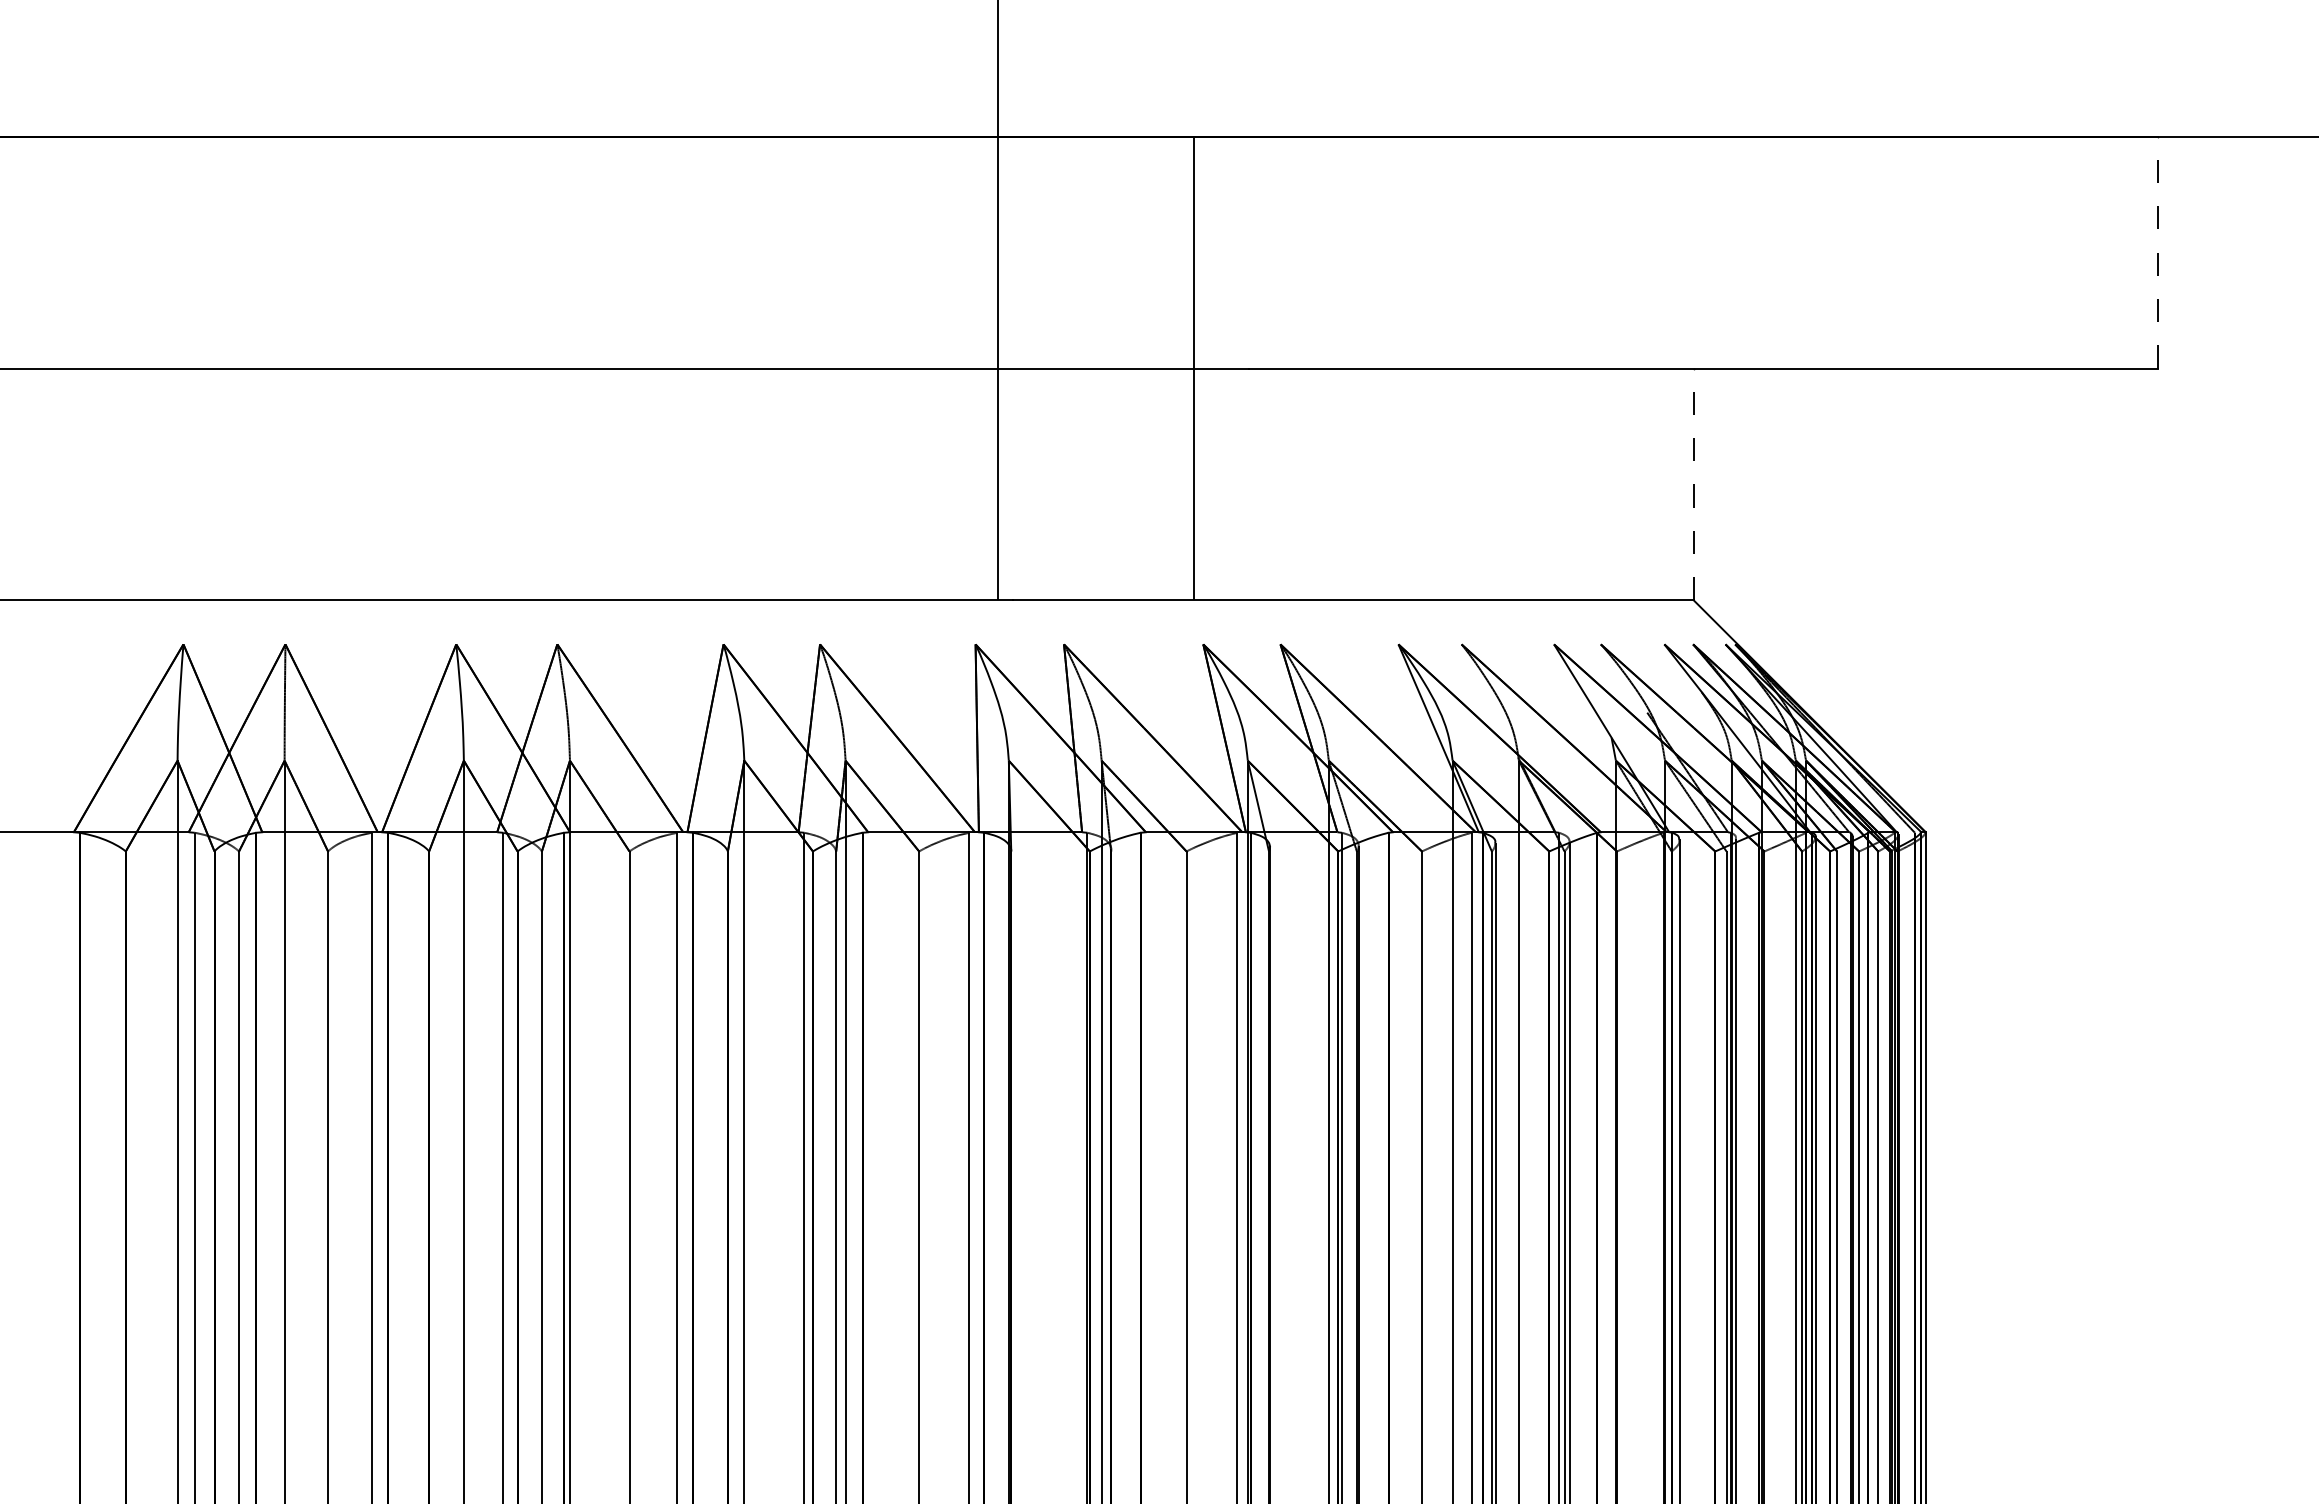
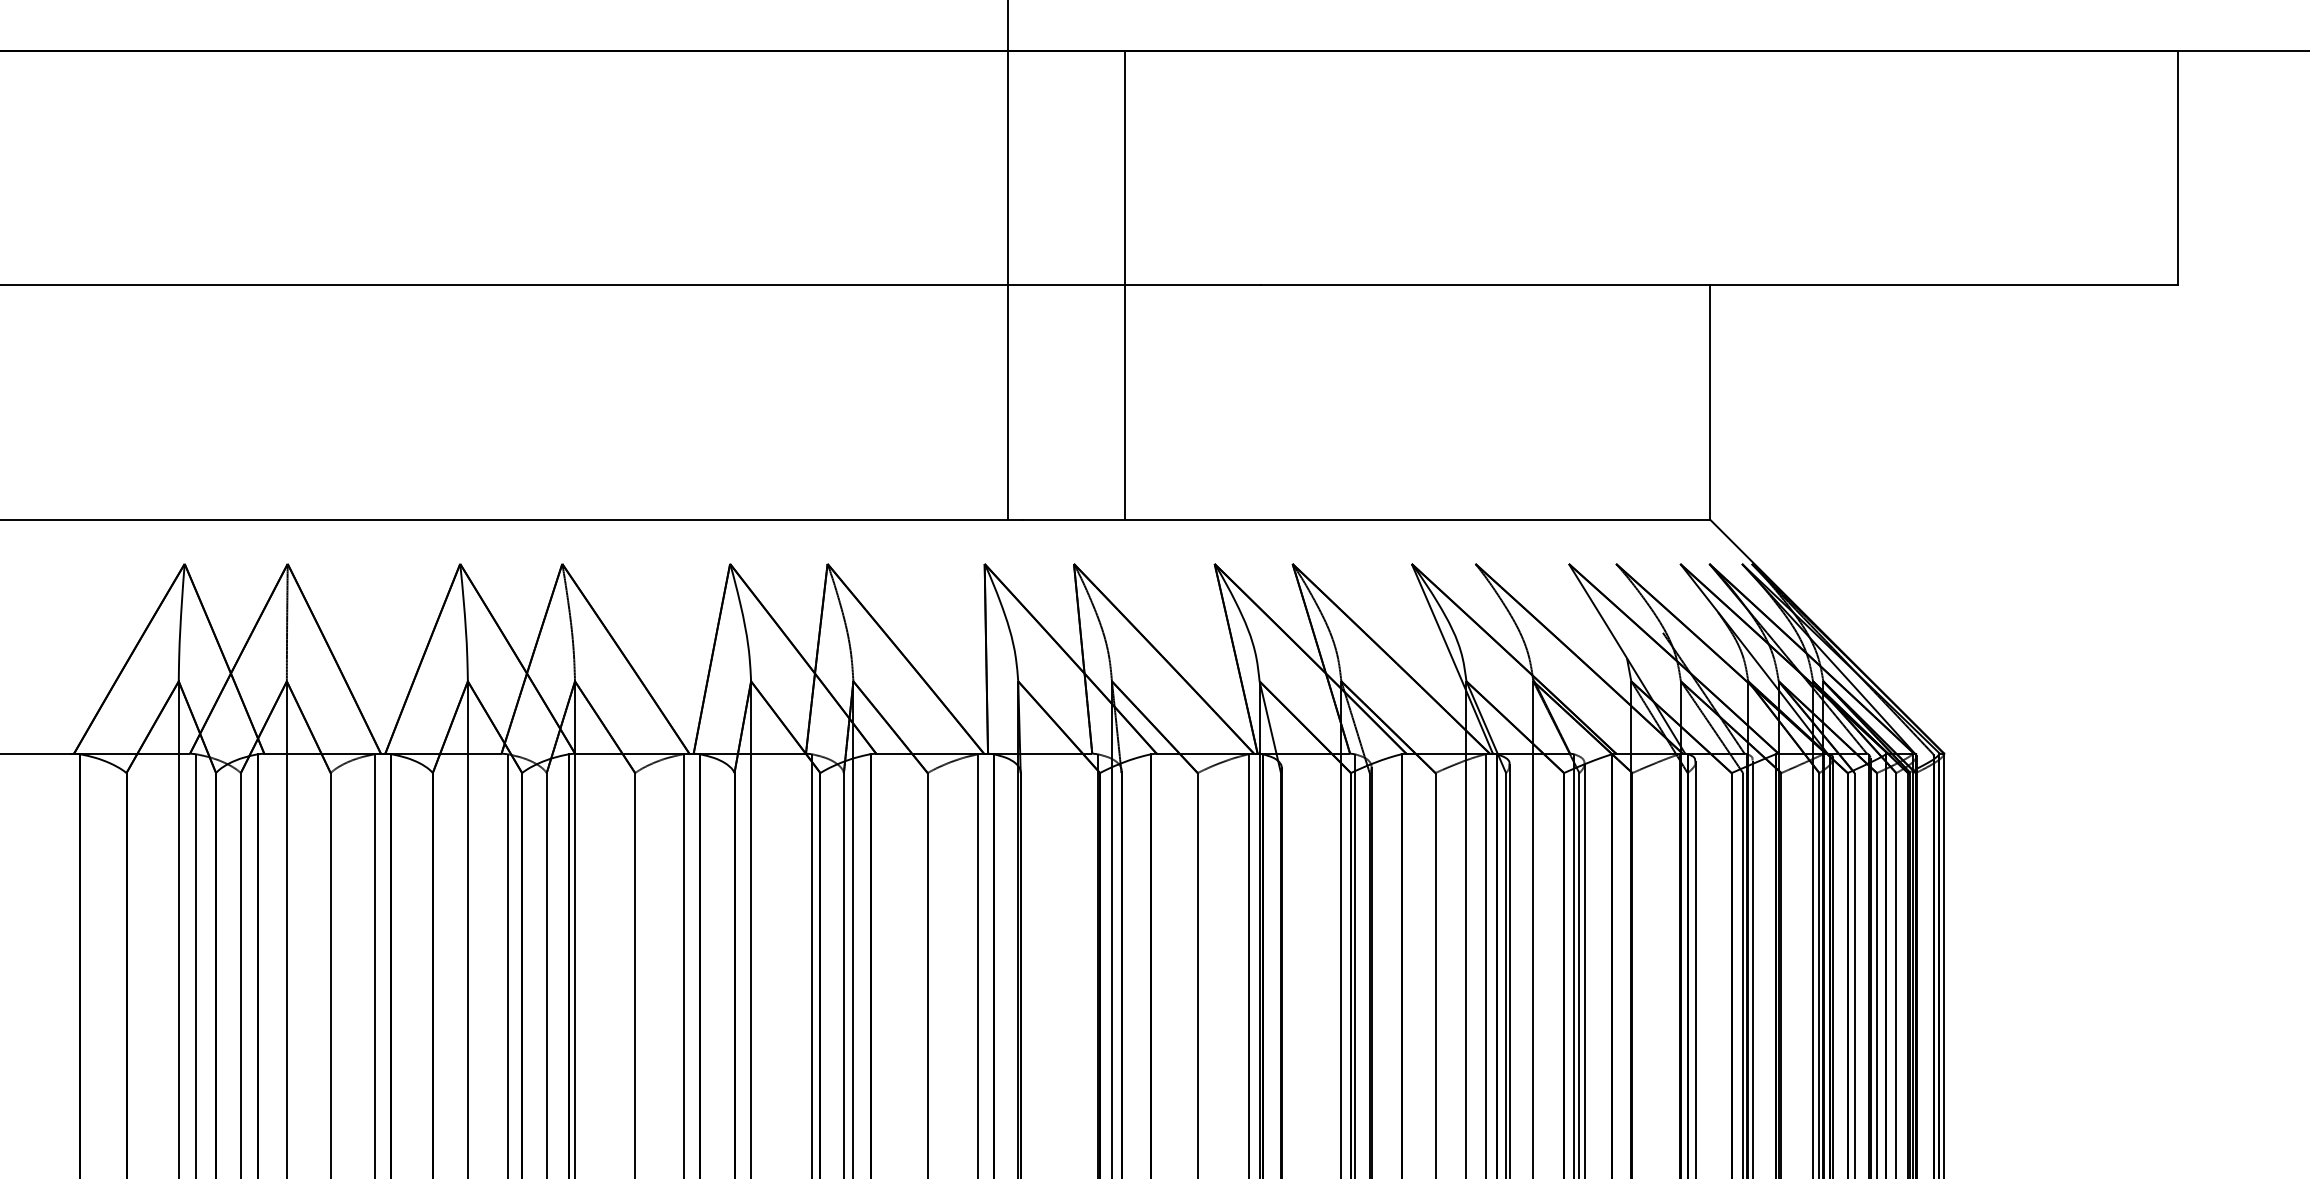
line: (2157, 252) -> (2178, 168), dashed -> solid
line: (1194, 368) -> (1124, 285), moved
line: (1693, 484) -> (1709, 402), dashed -> solid

